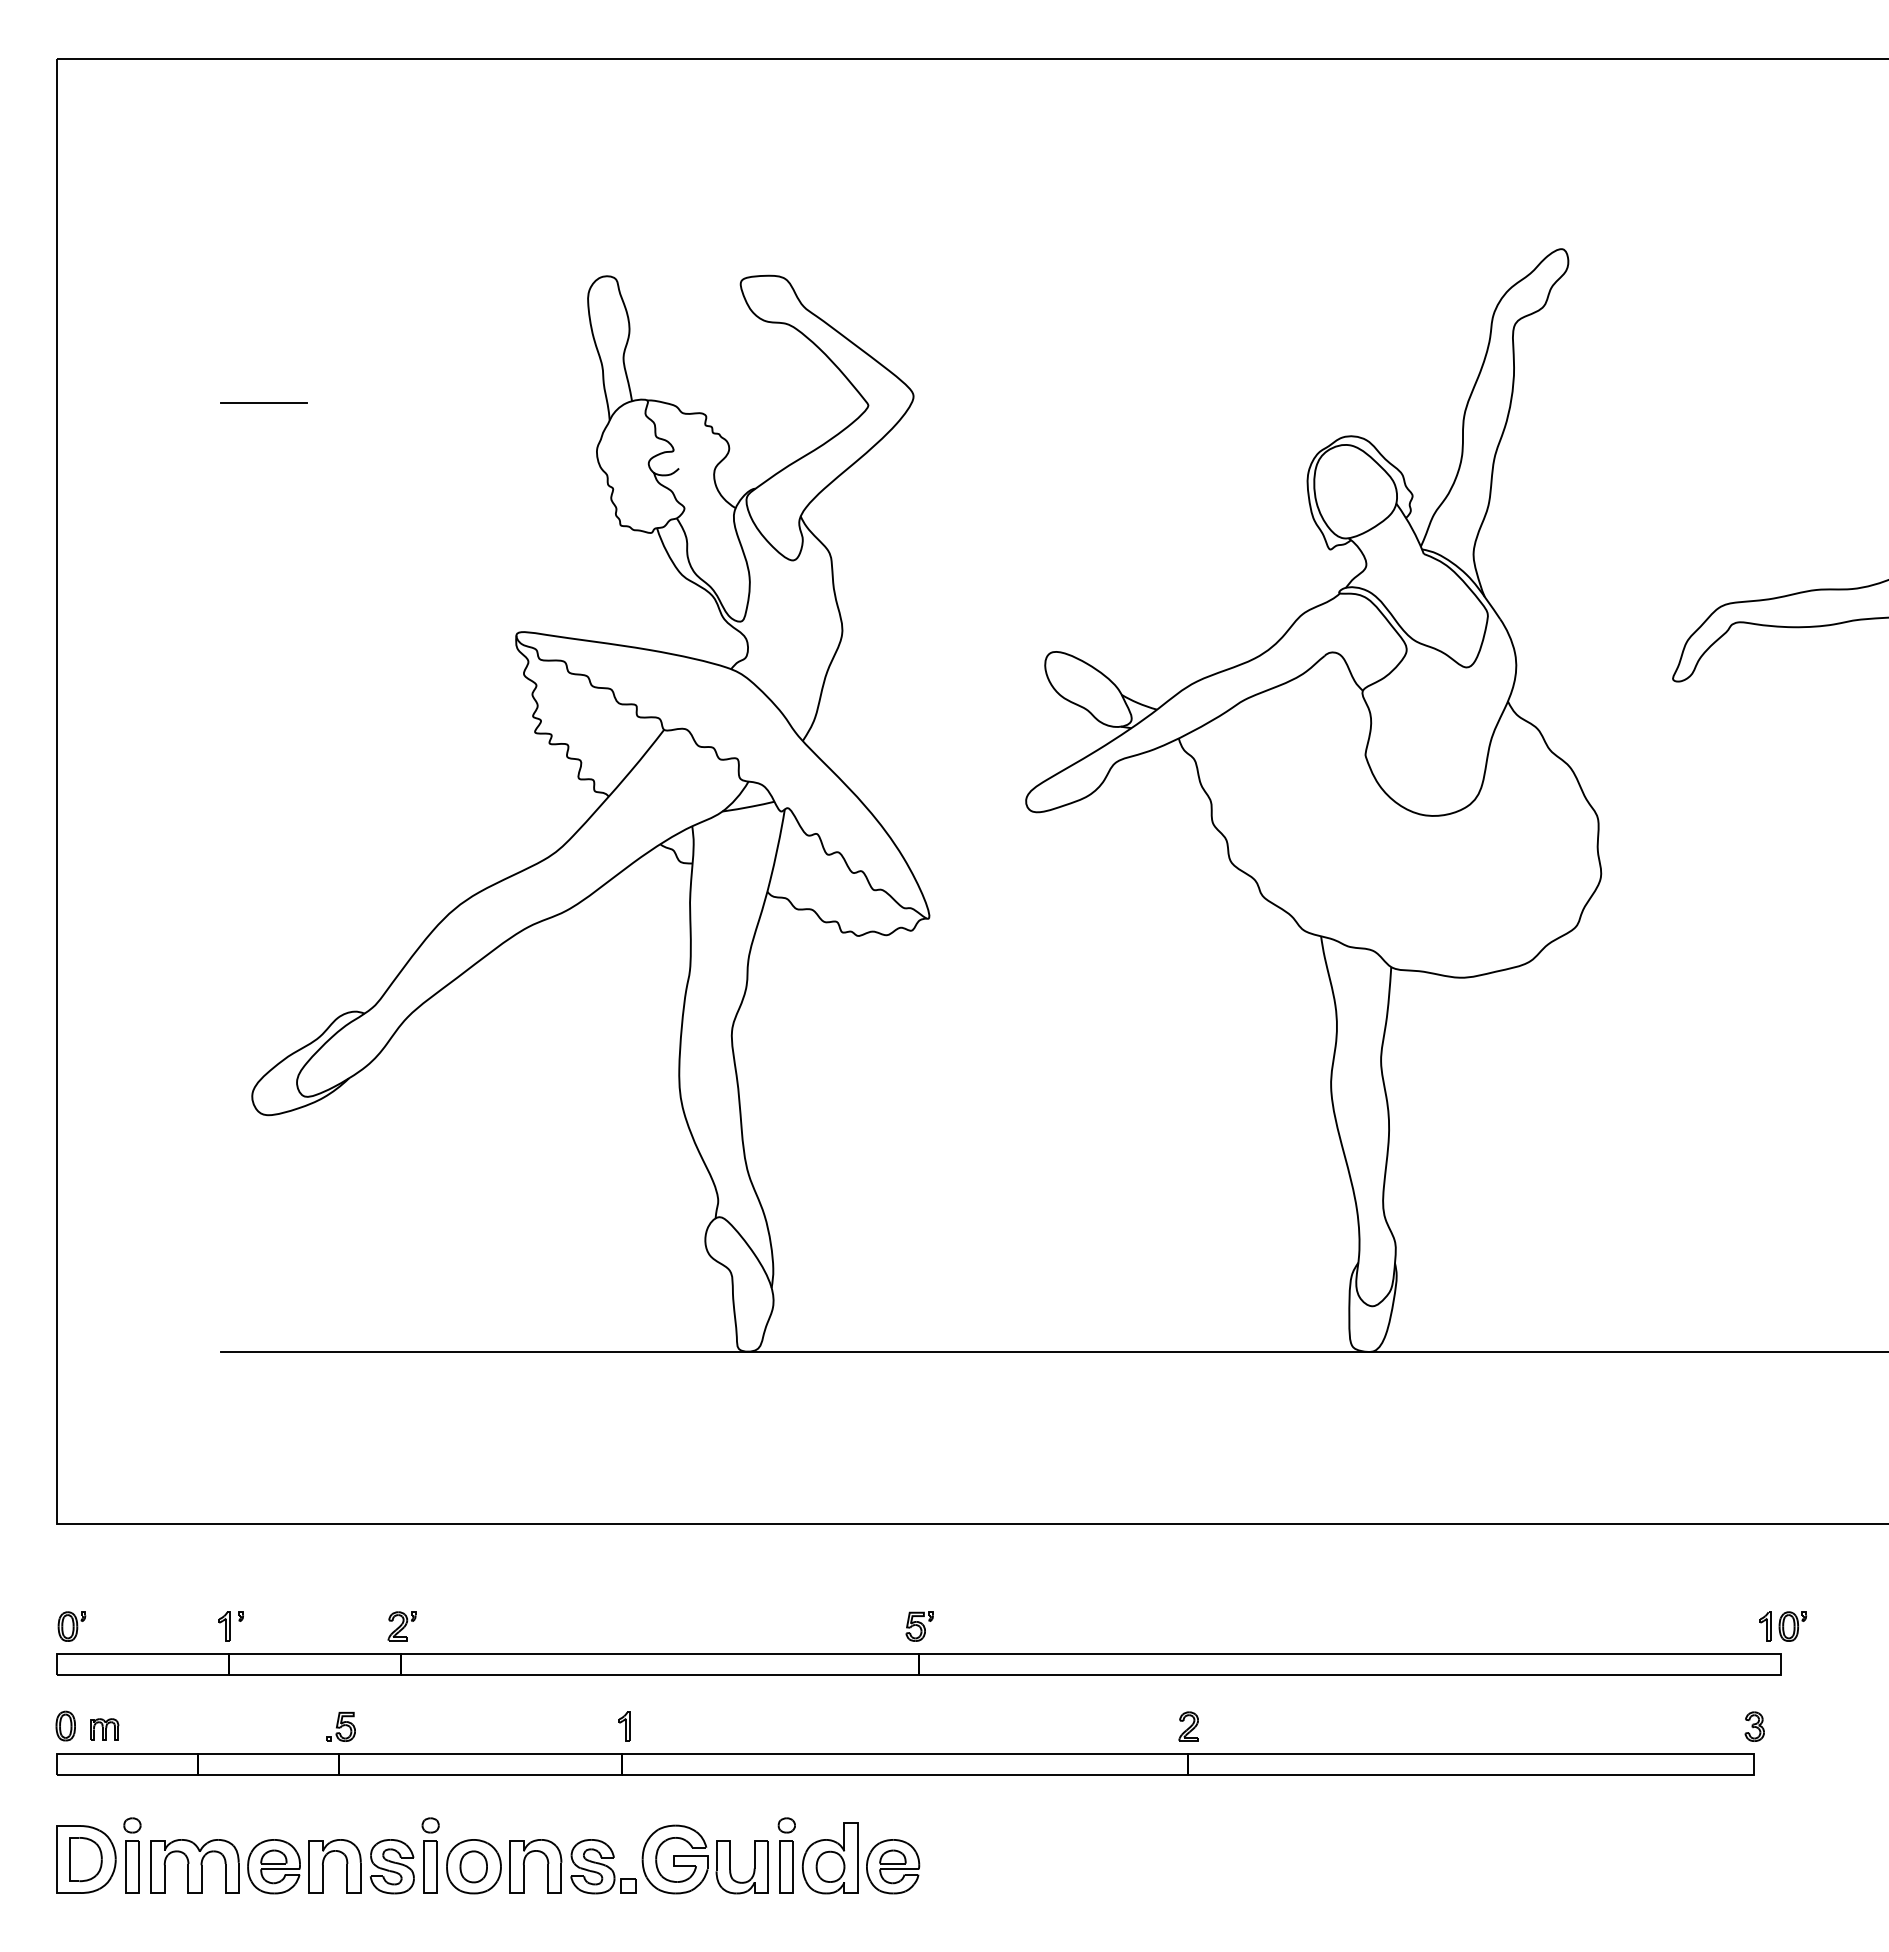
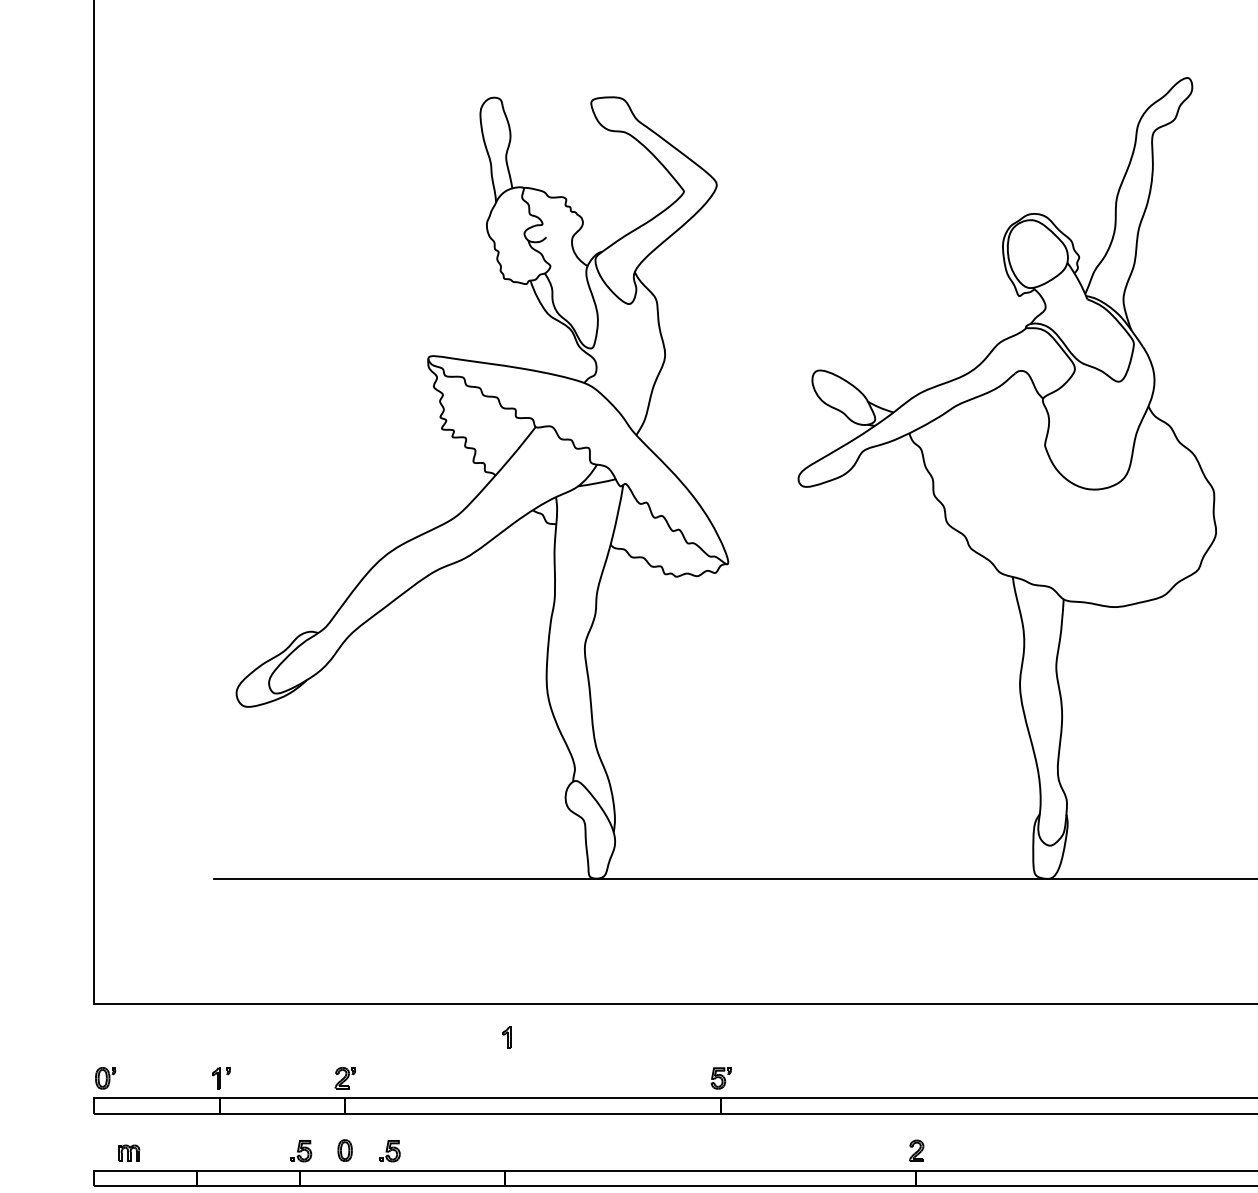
line: (263, 403) -> (244, 190), removed
part: (65, 1725) -> (344, 1150), moved
part: (462, 1726) -> (389, 1150), added
part: (624, 1726) -> (506, 1037), moved

